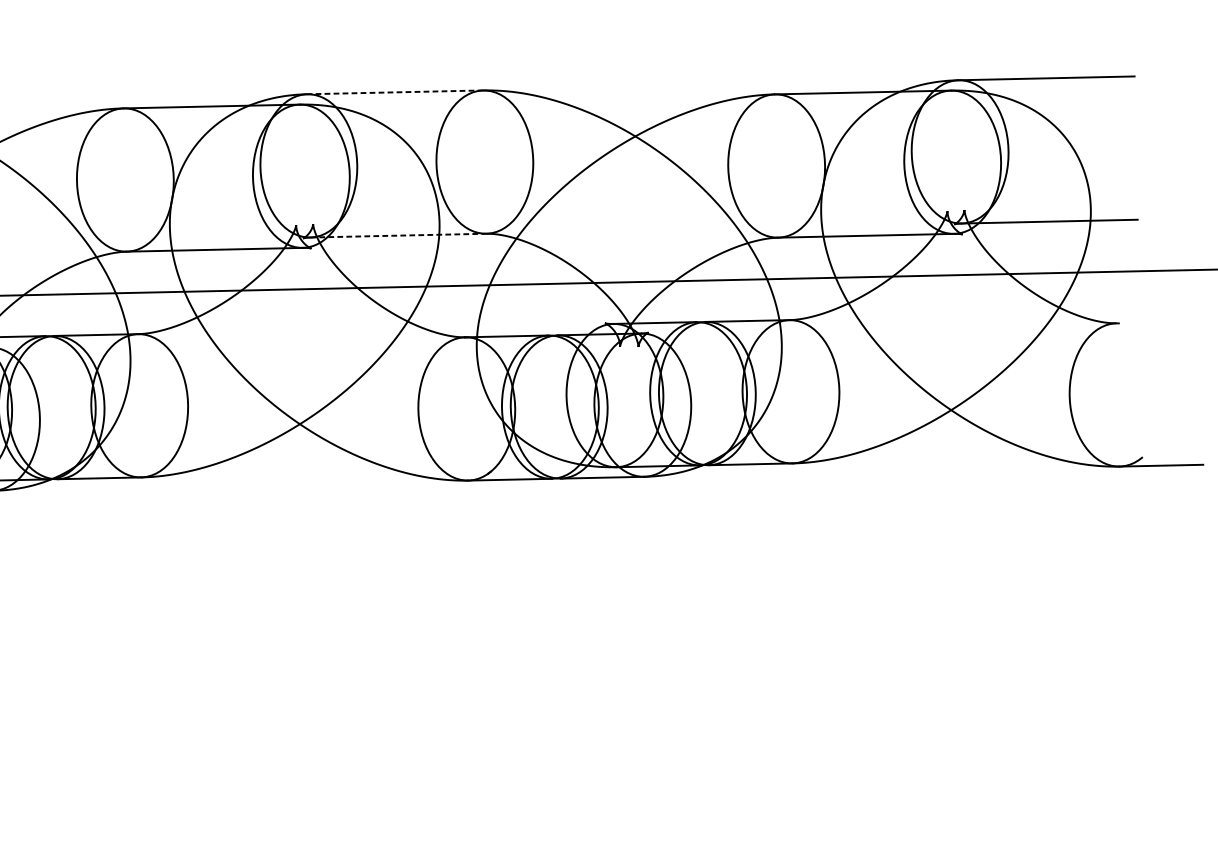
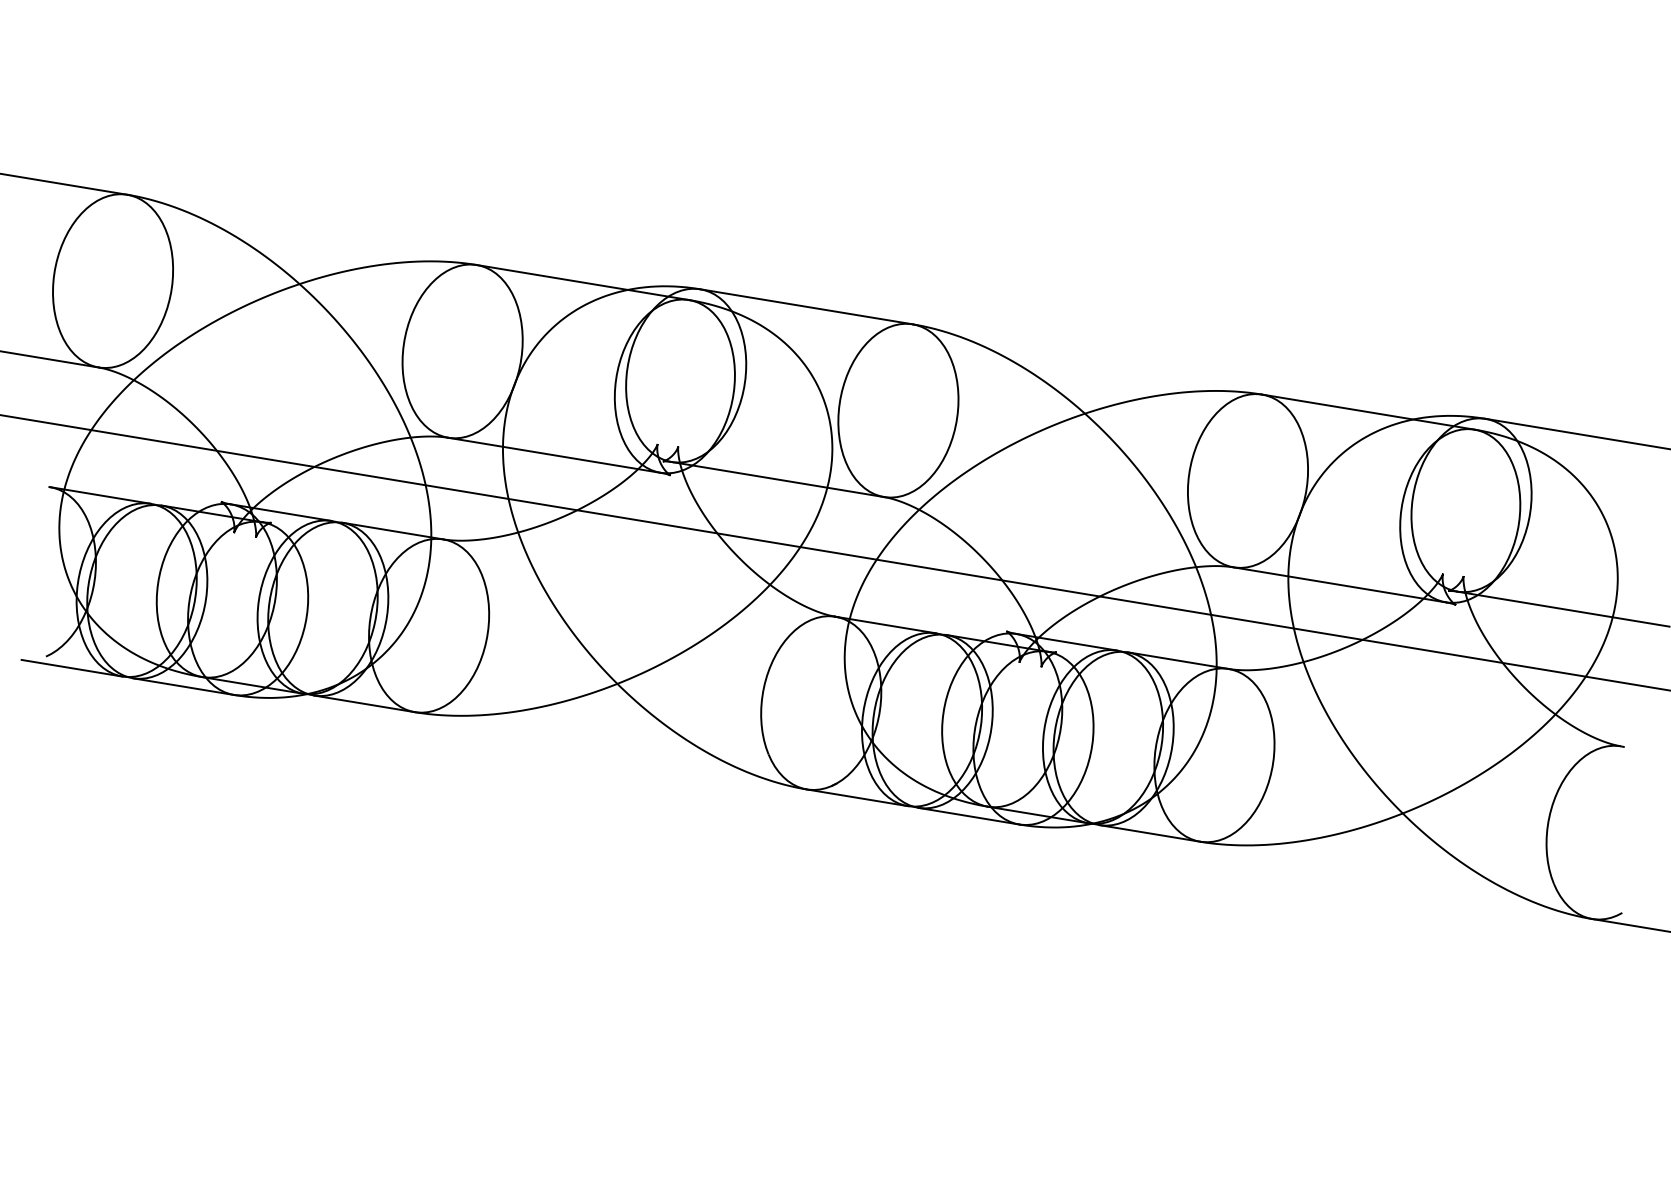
line: (395, 92) -> (806, 306), dashed -> solid
line: (398, 235) -> (778, 479), dashed -> solid

